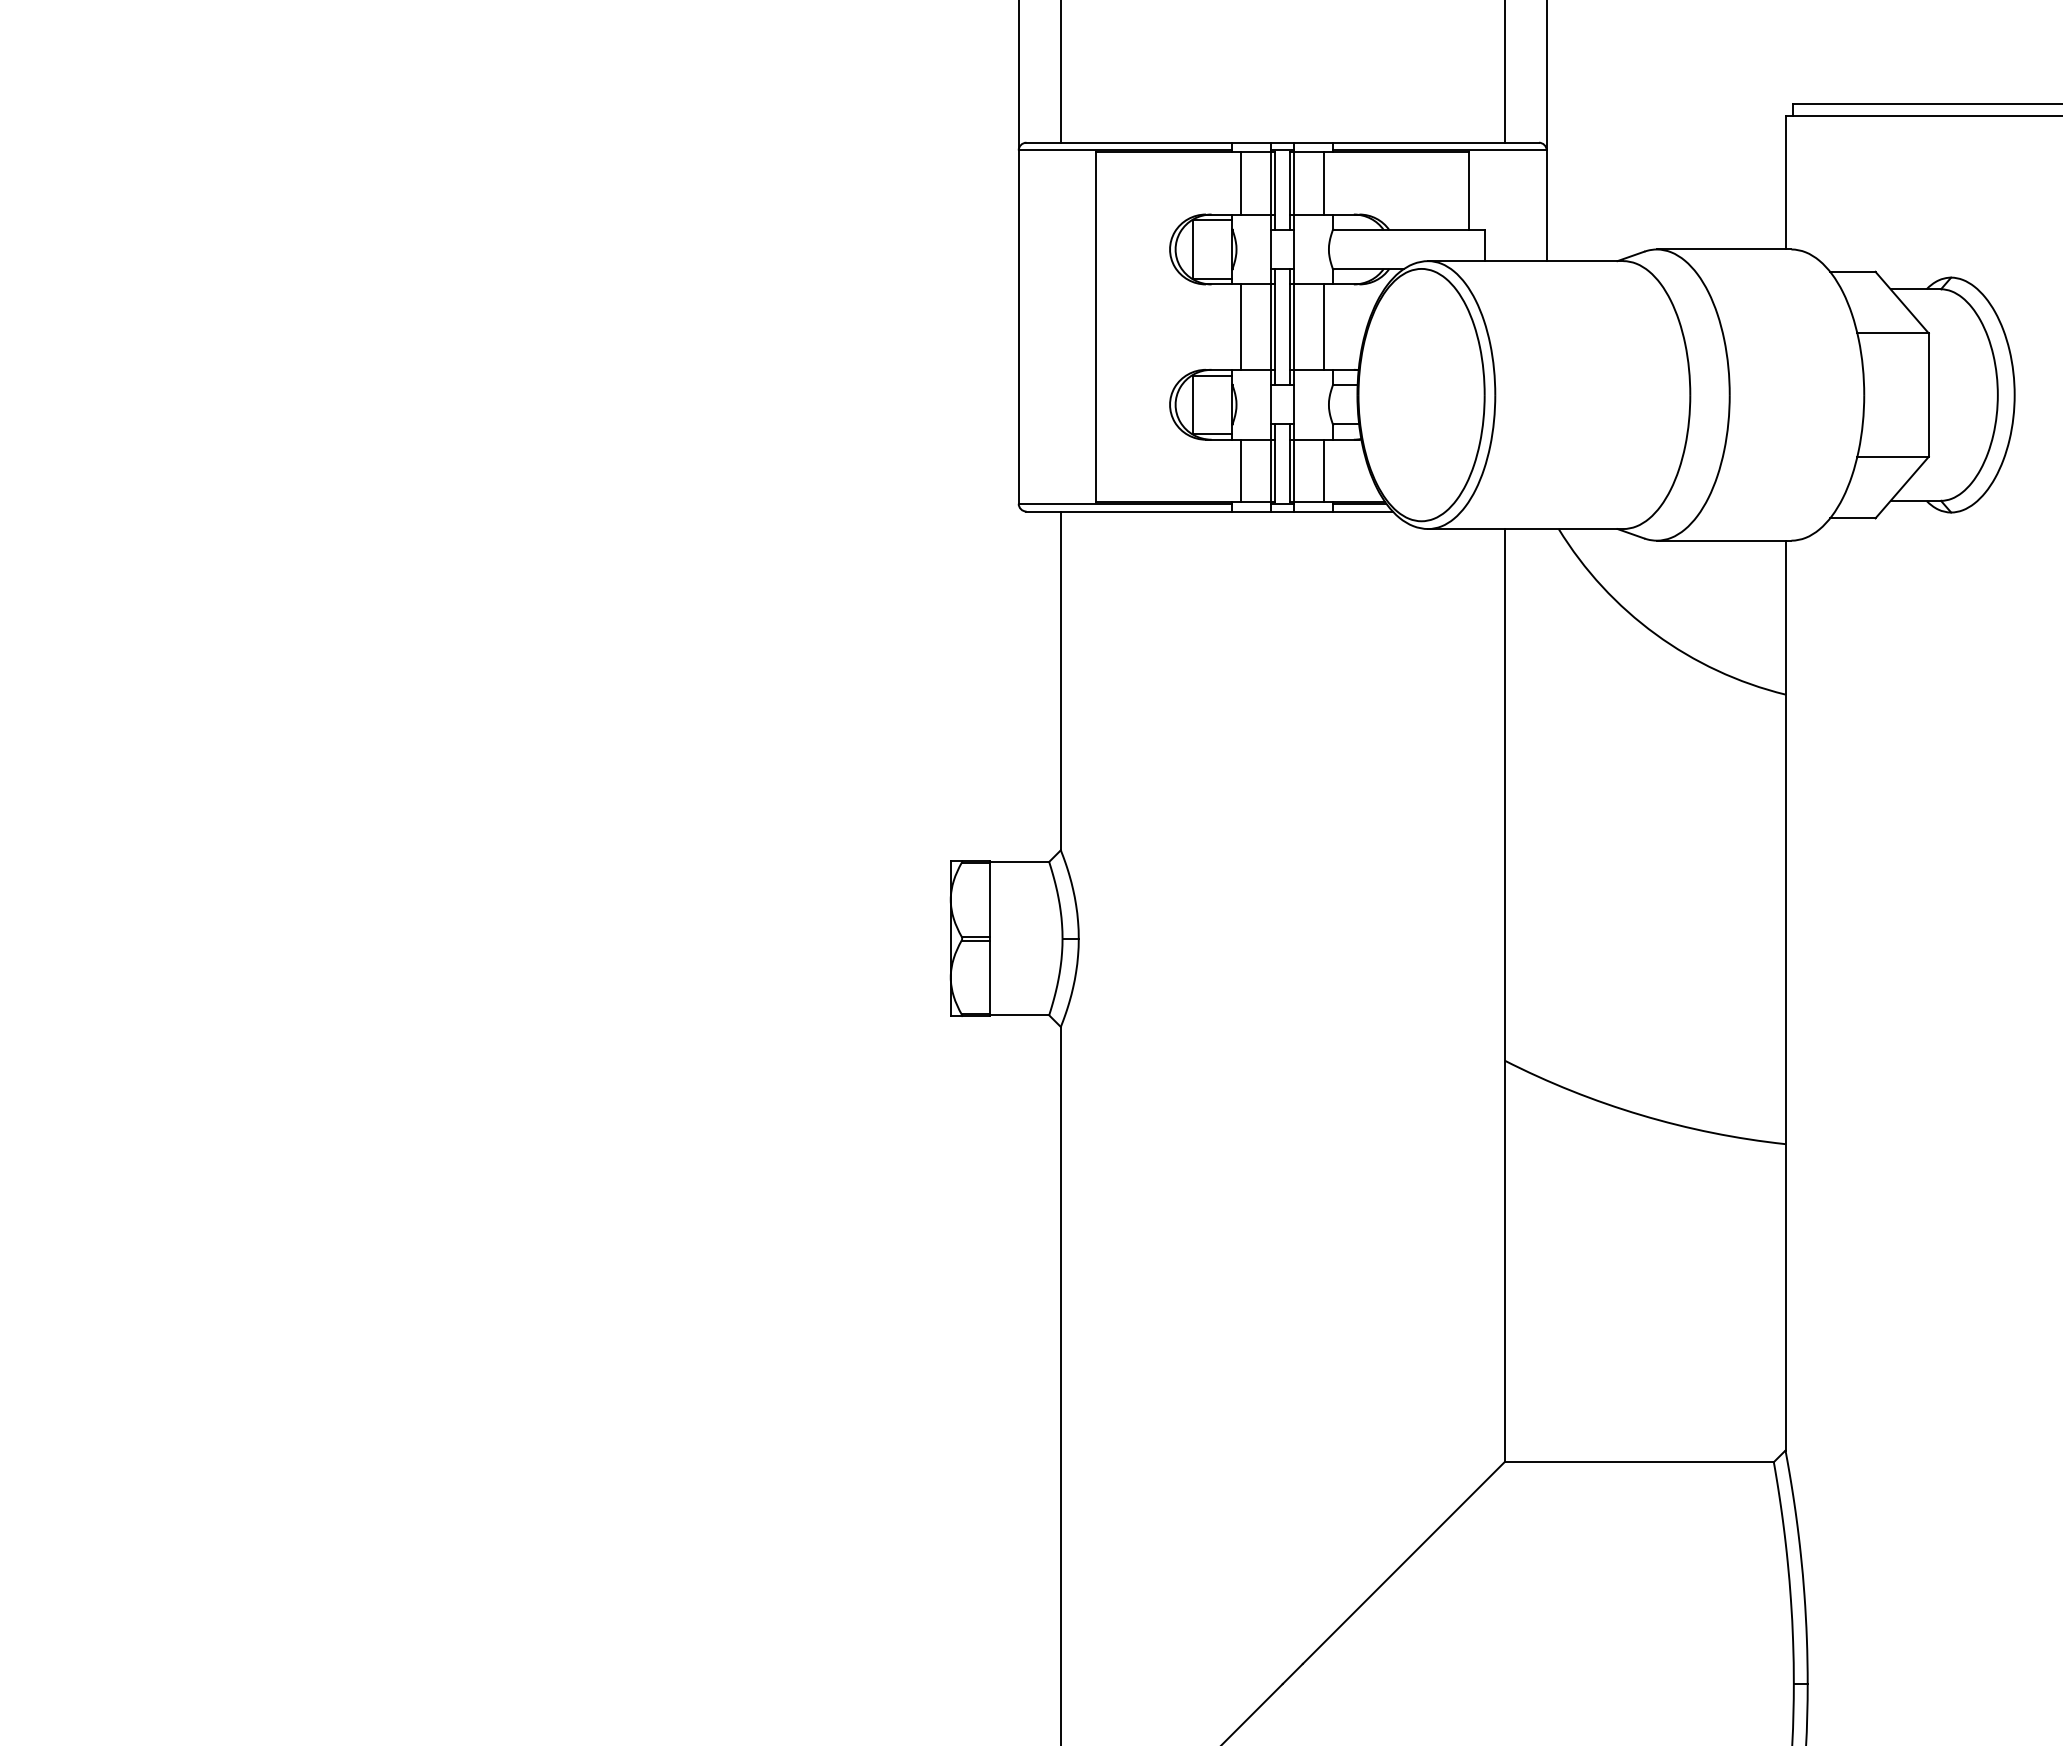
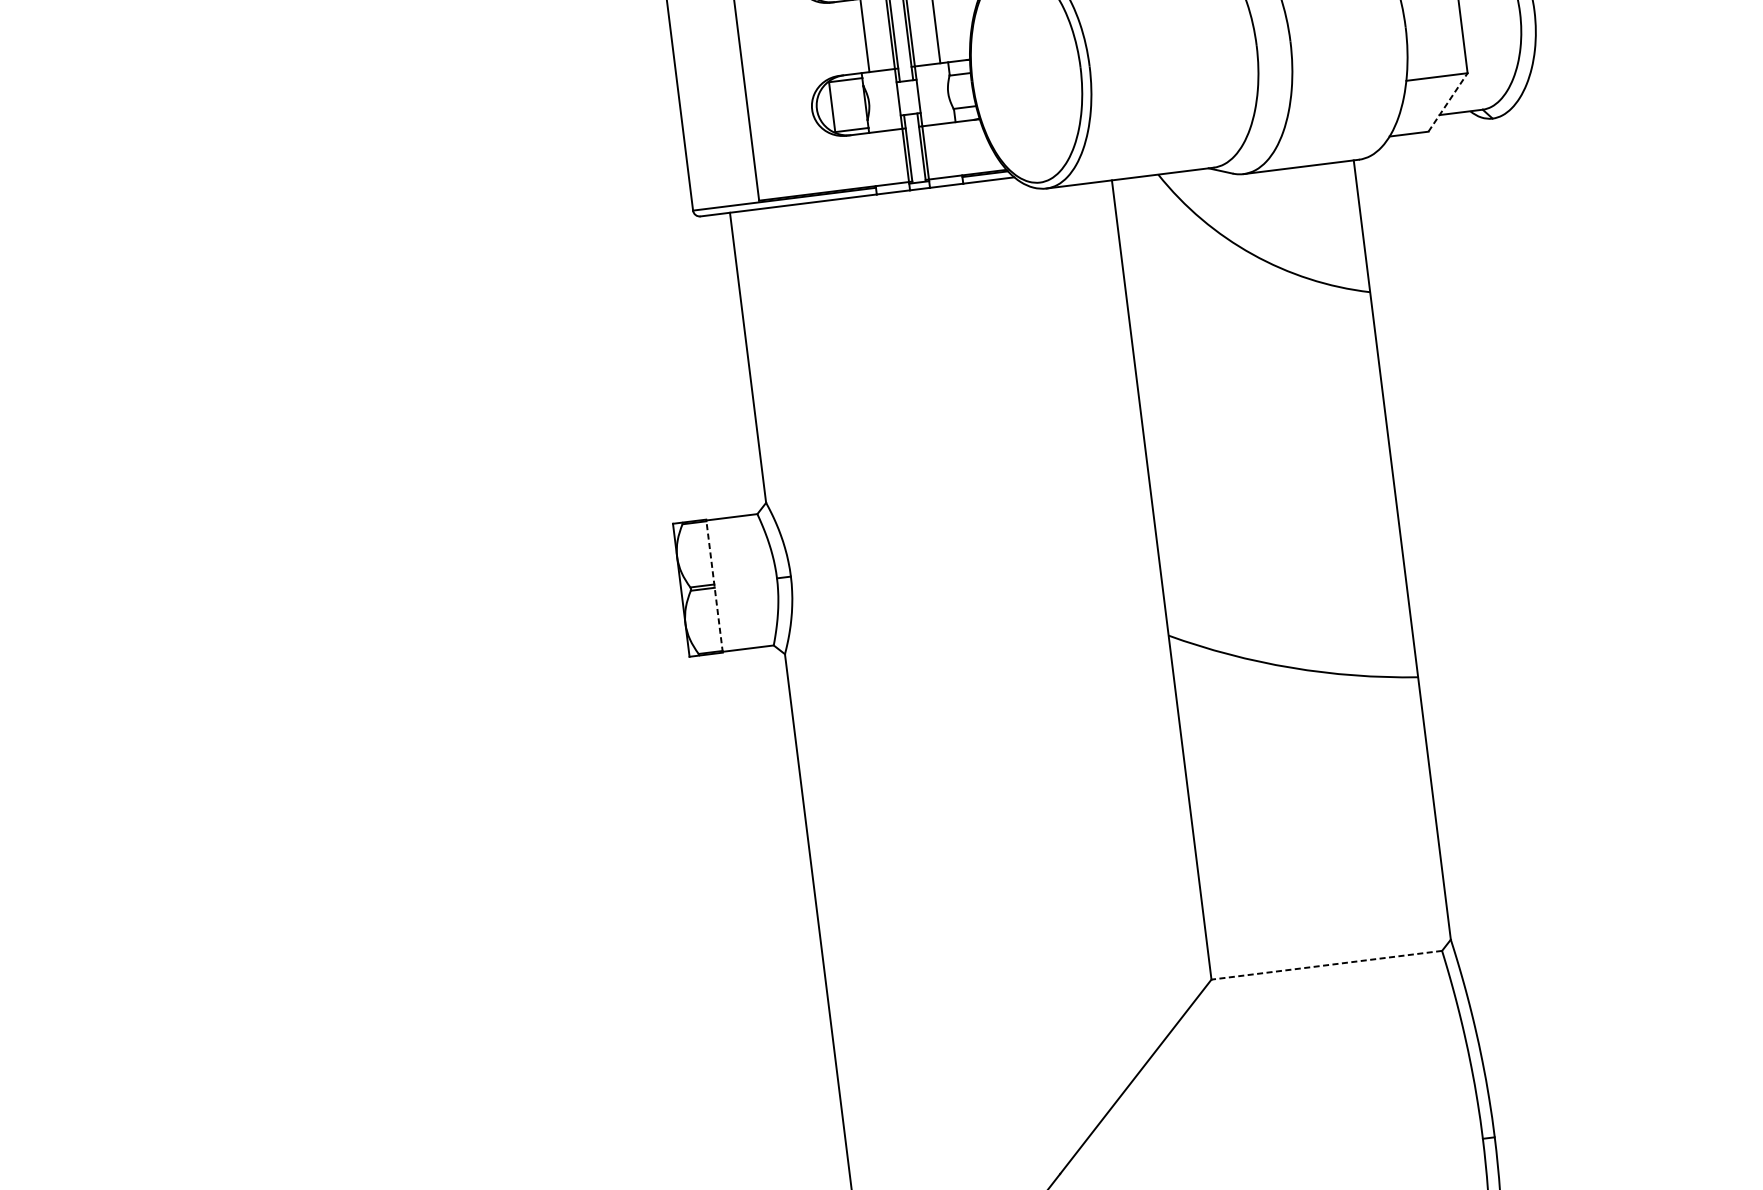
line: (1241, 470) -> (880, 158), removed
line: (1324, 470) -> (951, 149), removed
line: (1902, 487) -> (1448, 102), solid -> dashed
line: (989, 938) -> (714, 586), solid -> dashed
line: (1639, 1462) -> (1327, 965), solid -> dashed

